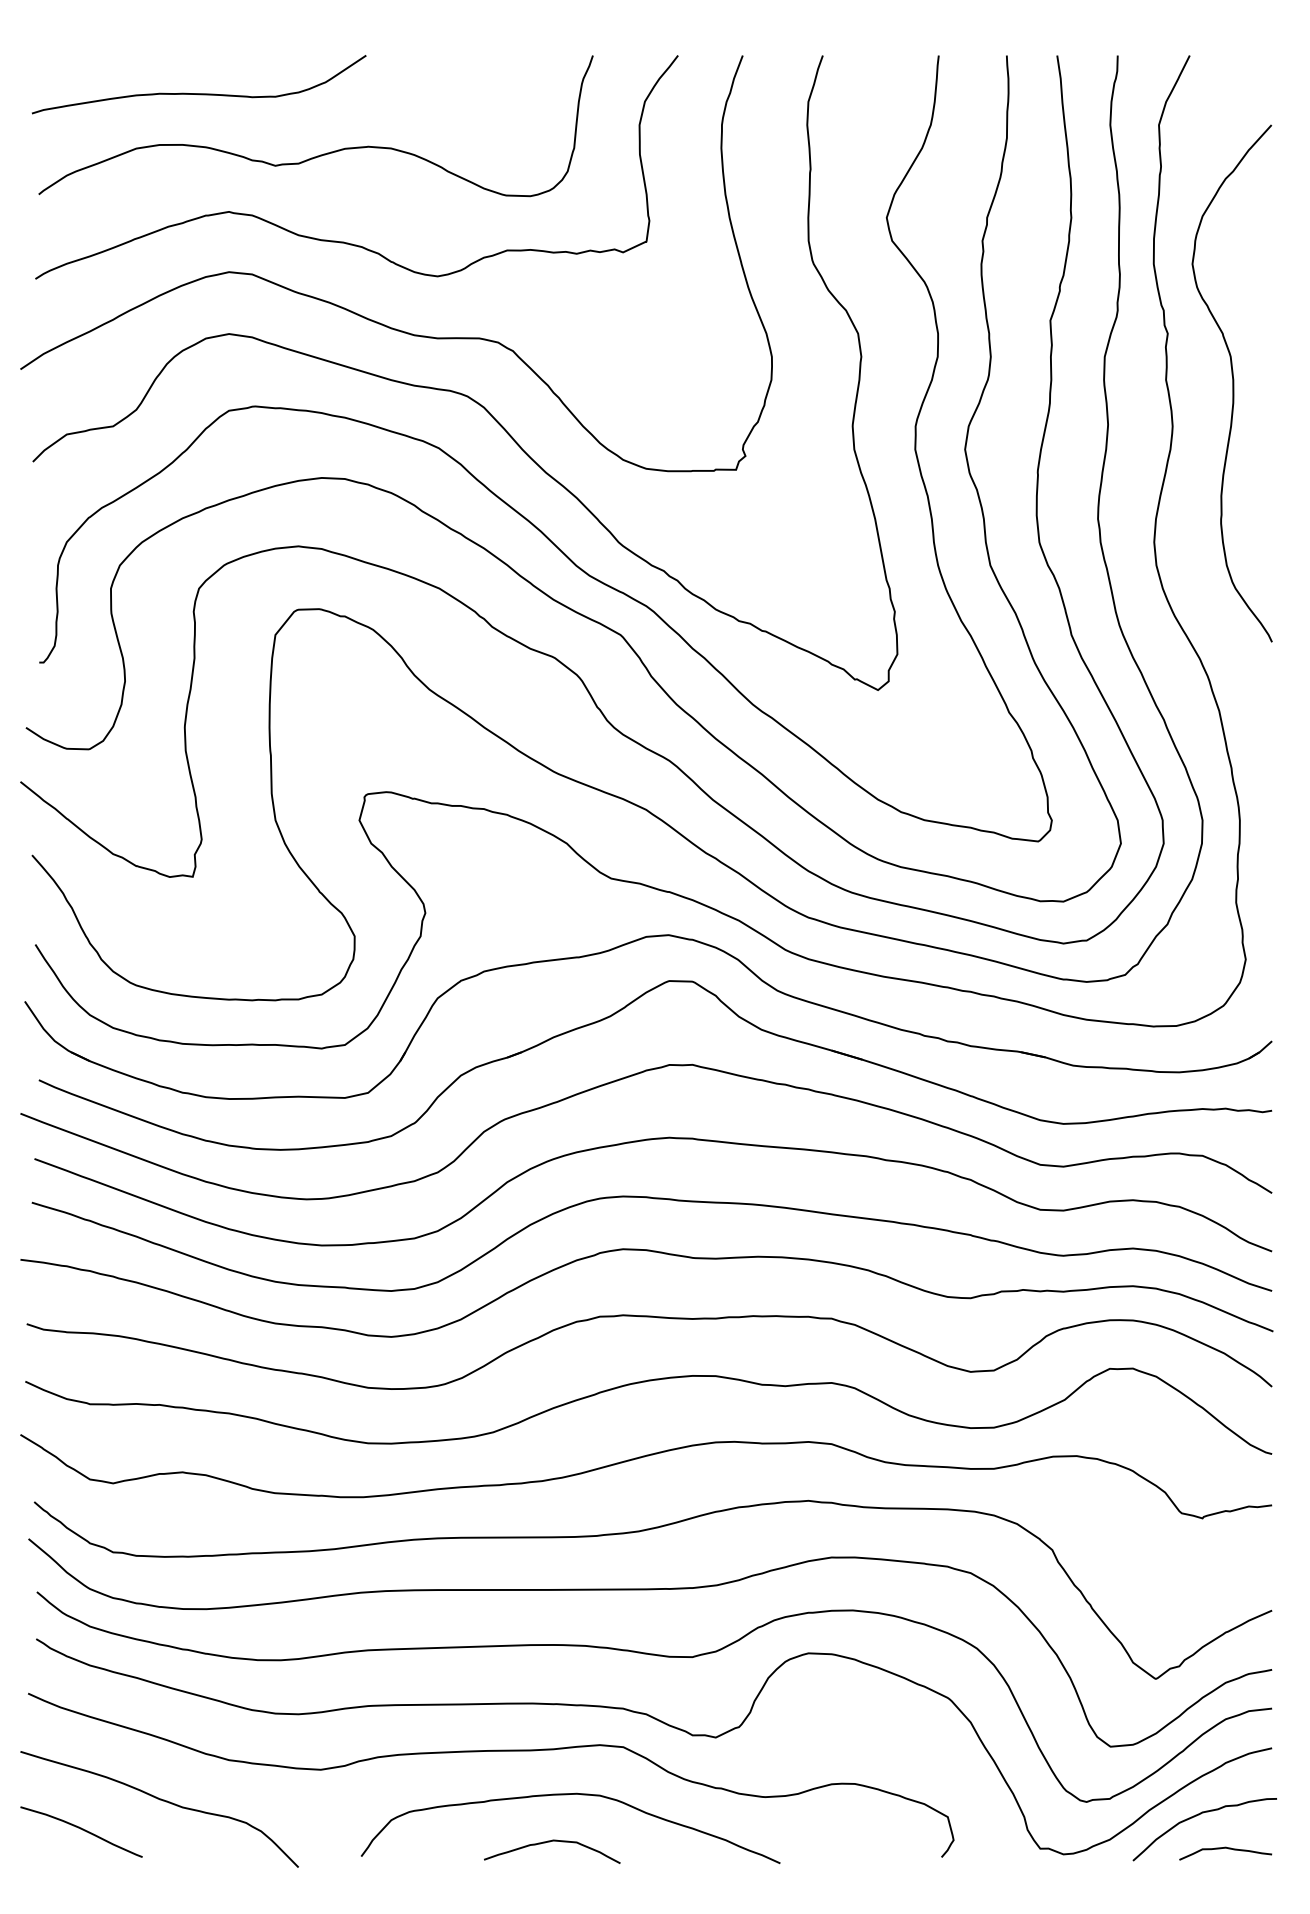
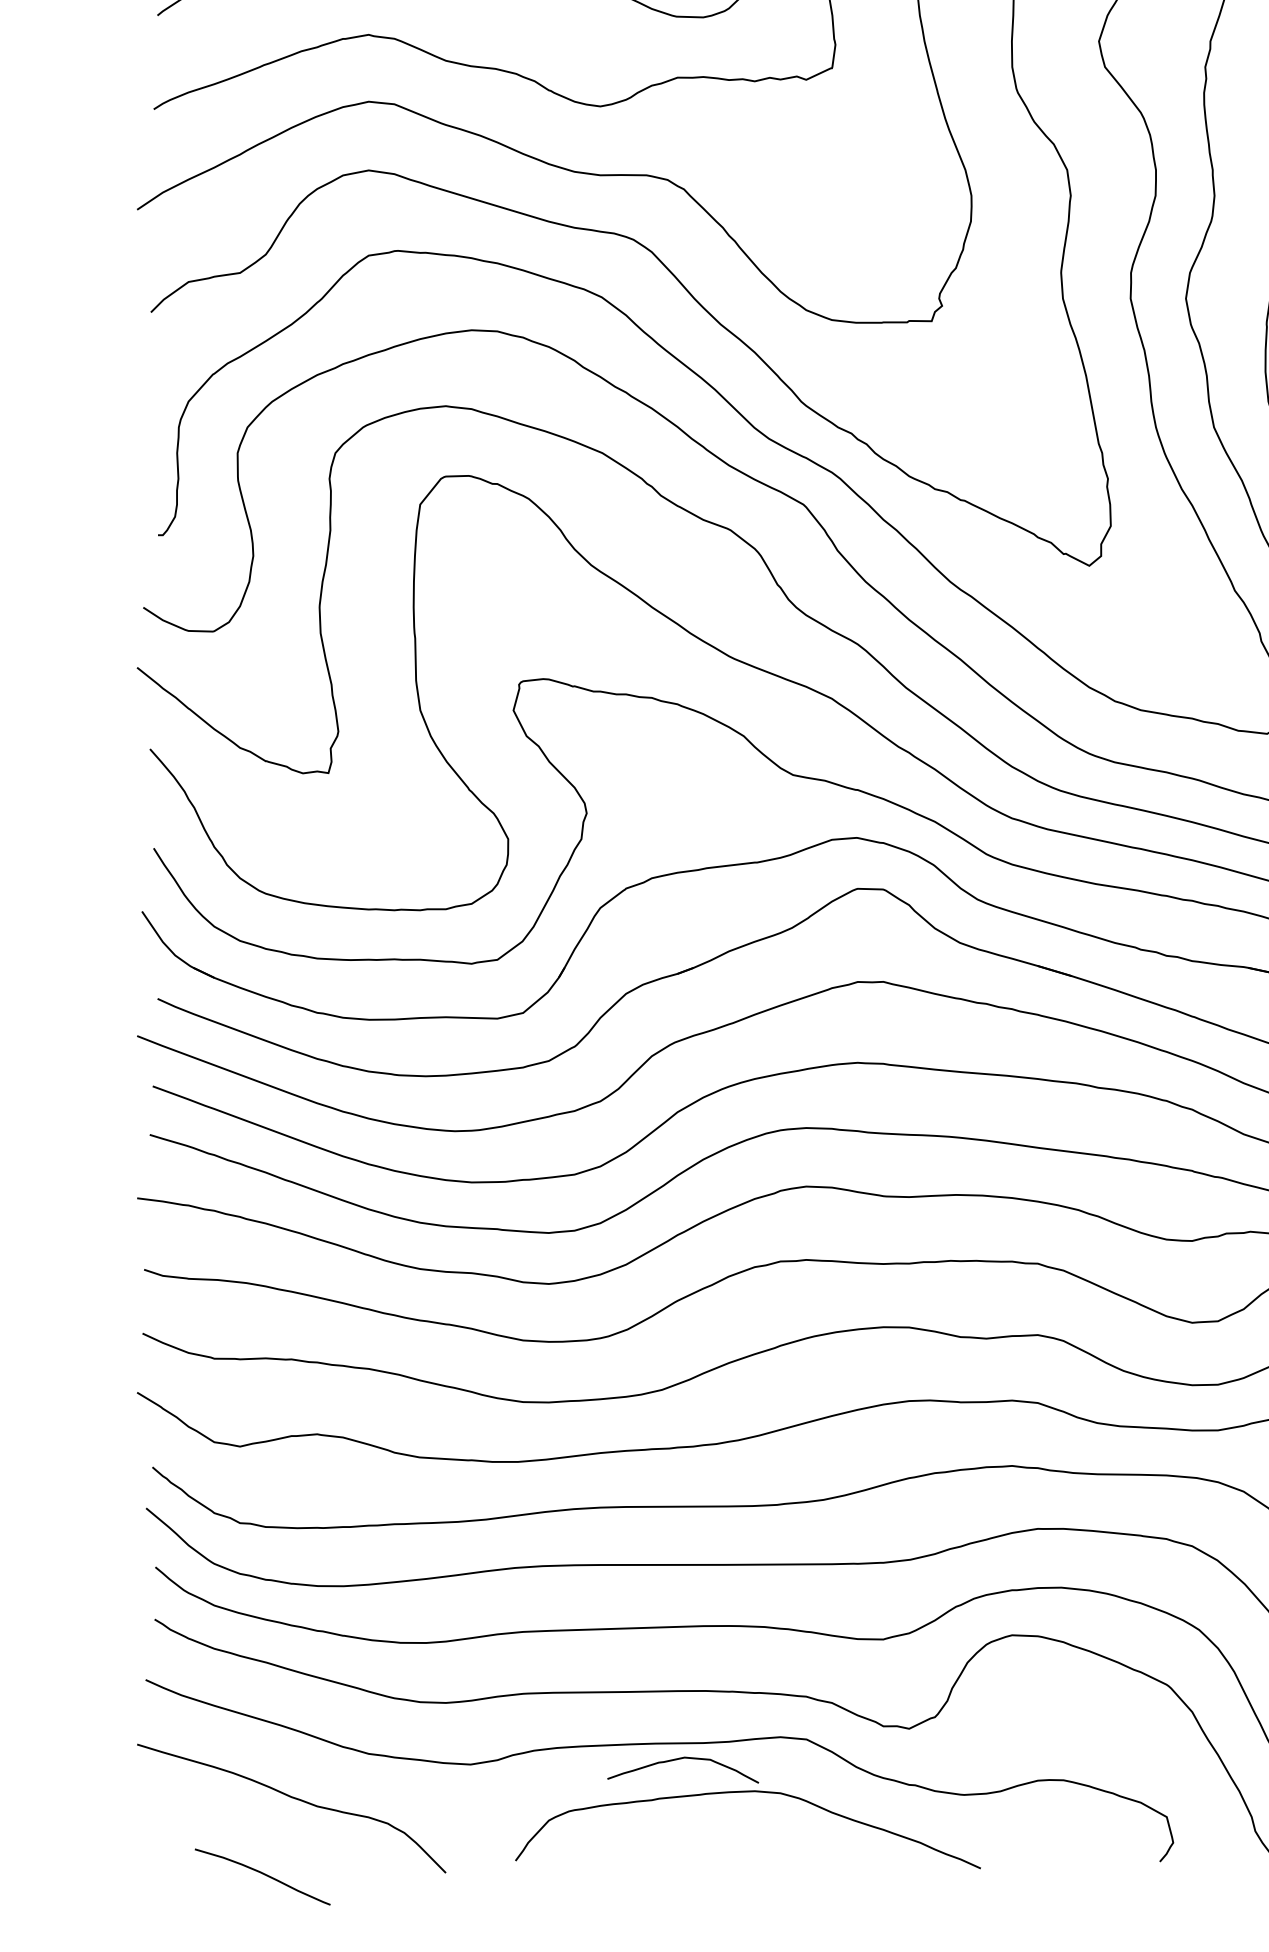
curve: (82, 1830) -> (263, 1875), moved
curve: (550, 1842) -> (681, 1759), moved

